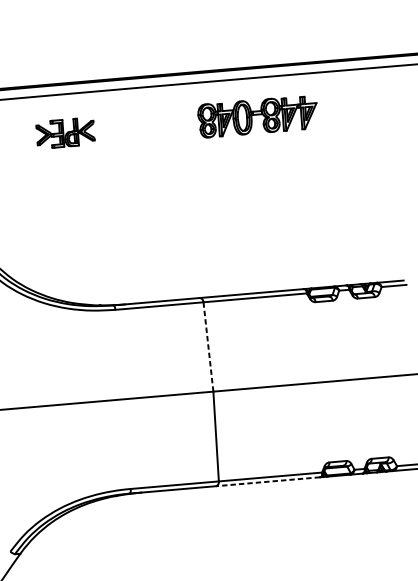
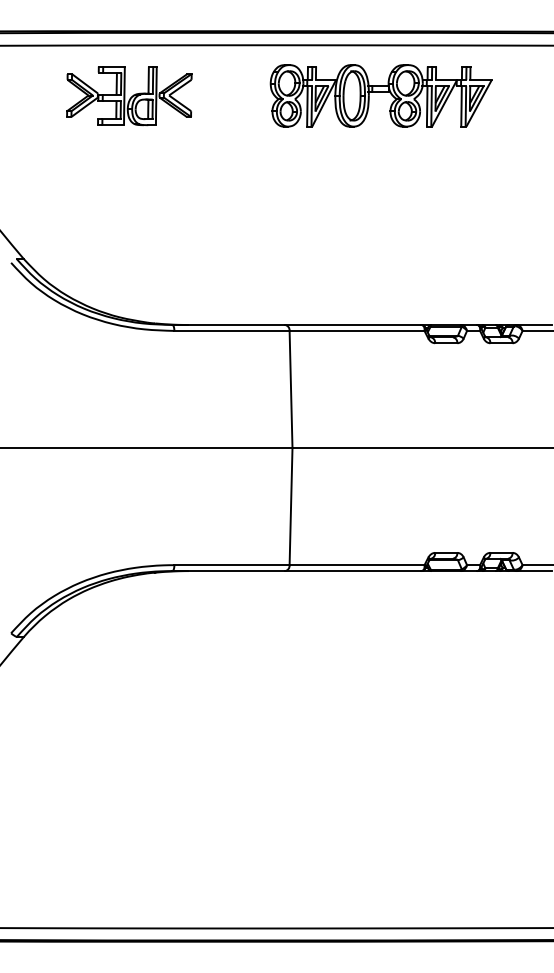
part: (257, 116) -> (380, 95), size x1.43
part: (65, 133) -> (129, 96), size x1.67
line: (208, 346) -> (291, 389), dashed -> solid
line: (267, 482) -> (352, 571), dashed -> solid

